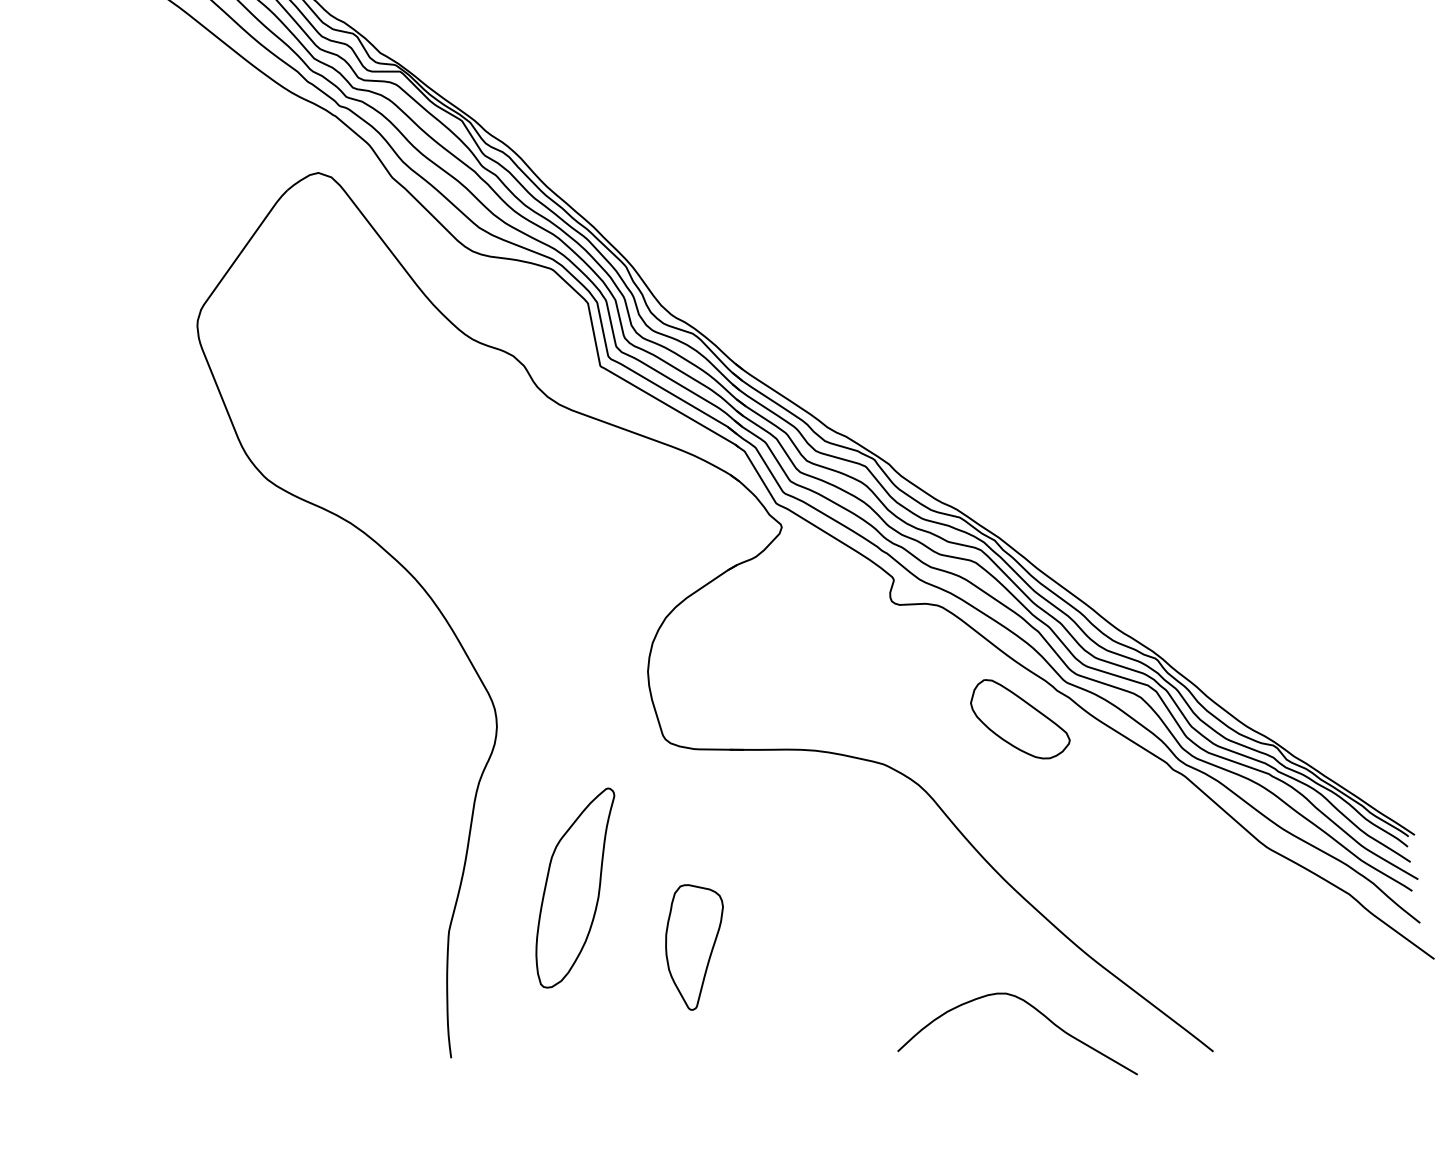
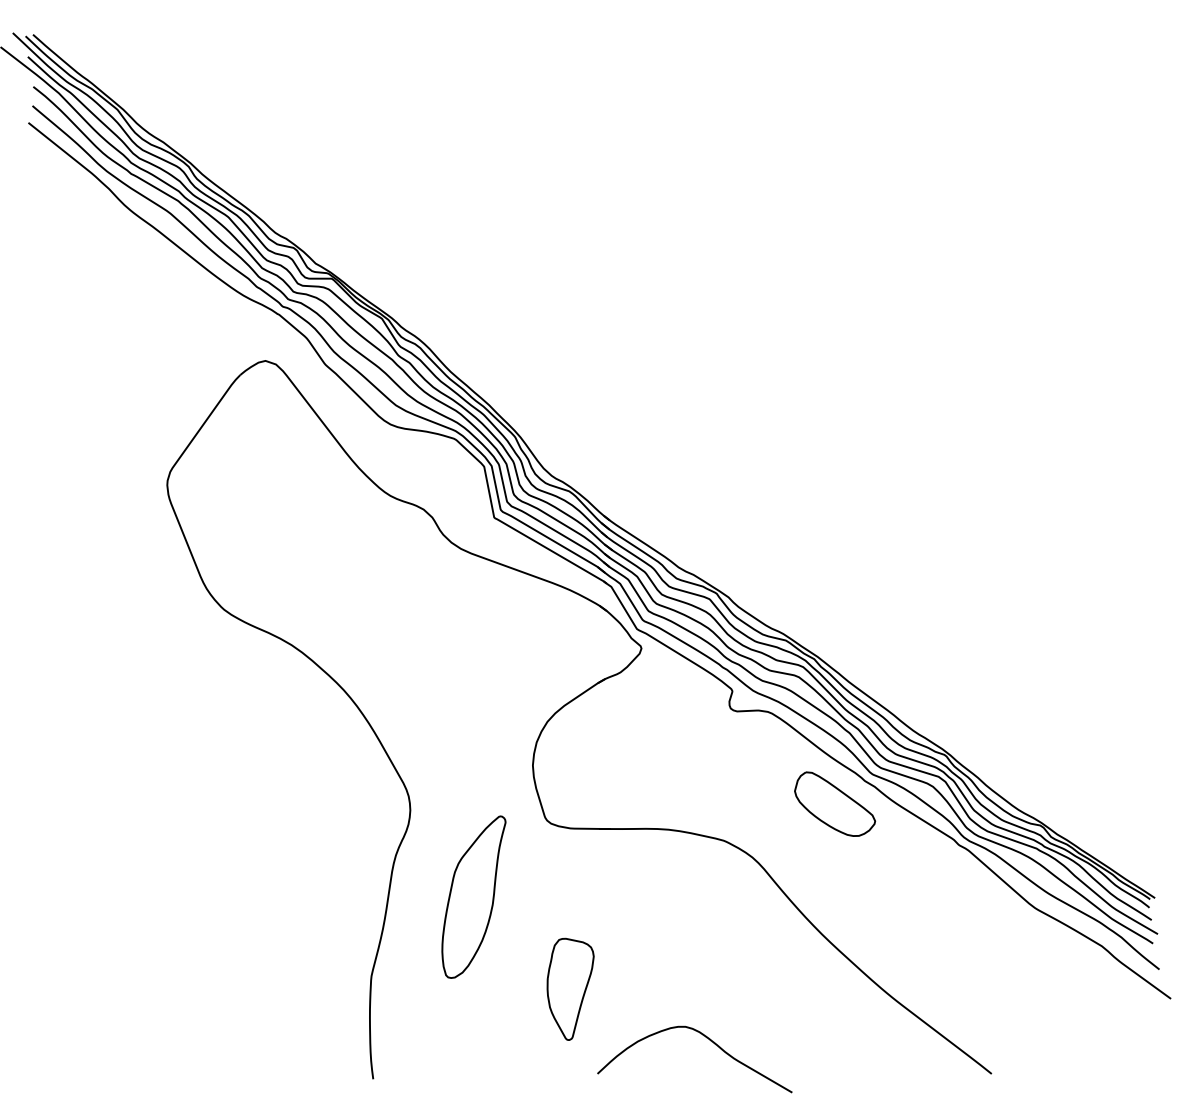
part: (574, 887) -> (473, 896), moved
curve: (1036, 1011) -> (710, 1041), moved

